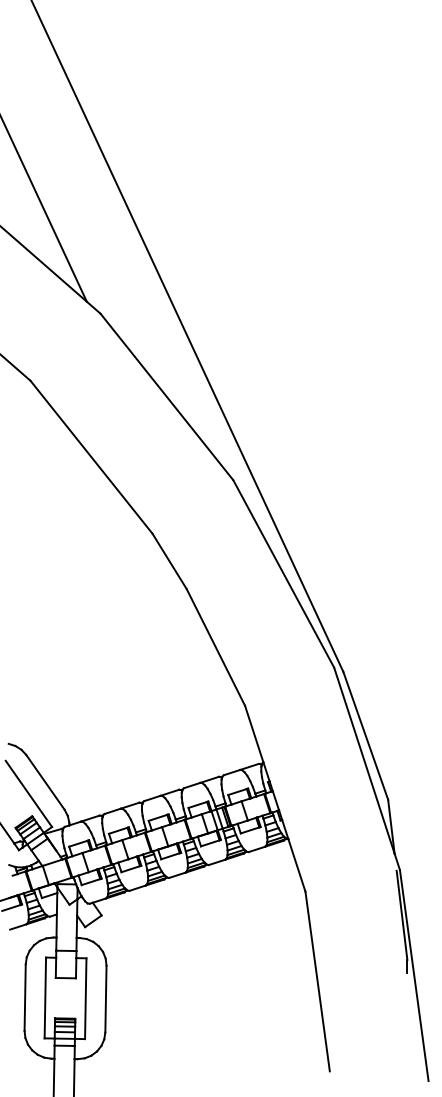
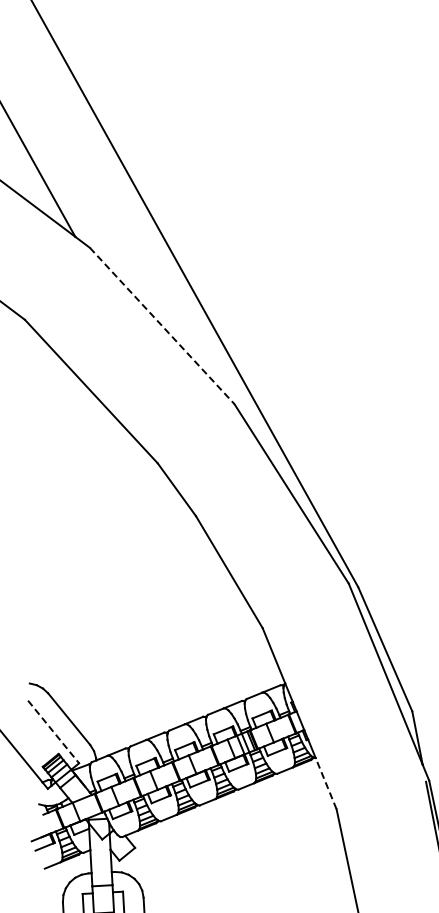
line: (167, 397) -> (162, 326), solid -> dashed
line: (29, 794) -> (54, 732), solid -> dashed
line: (296, 865) -> (325, 783), solid -> dashed

